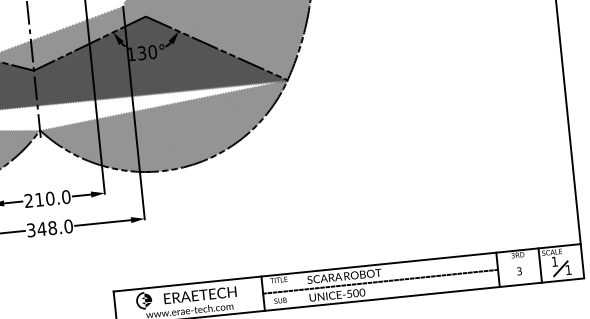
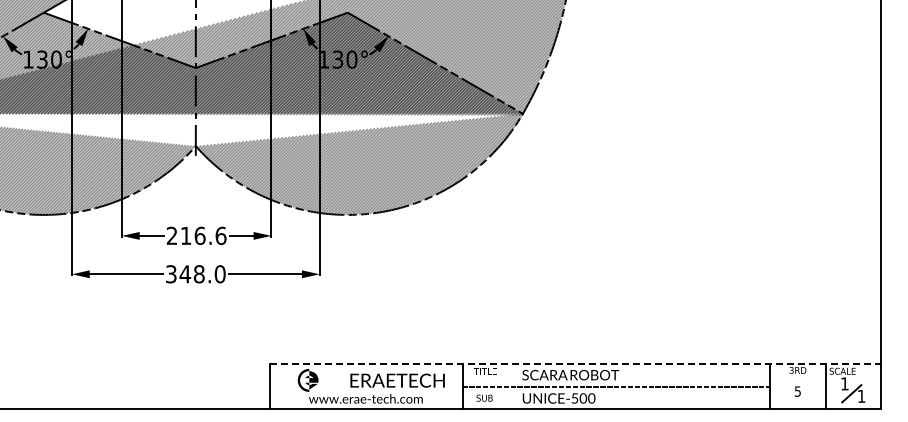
text: (58, 197) -> (210, 235), 210.0 -> 216.6
line: (347, 267) -> (575, 364), solid -> dashed
text: (519, 270) -> (797, 390), 3 -> 5
text: (200, 295) -> (397, 380), moved

